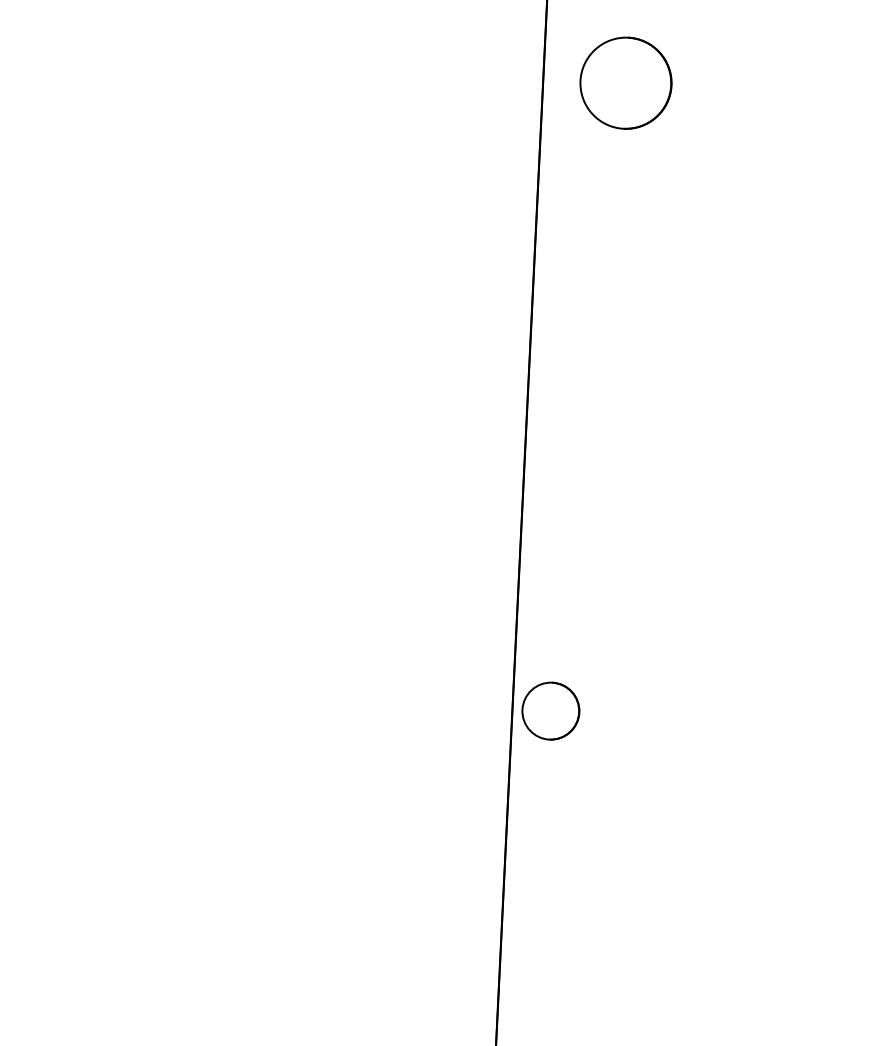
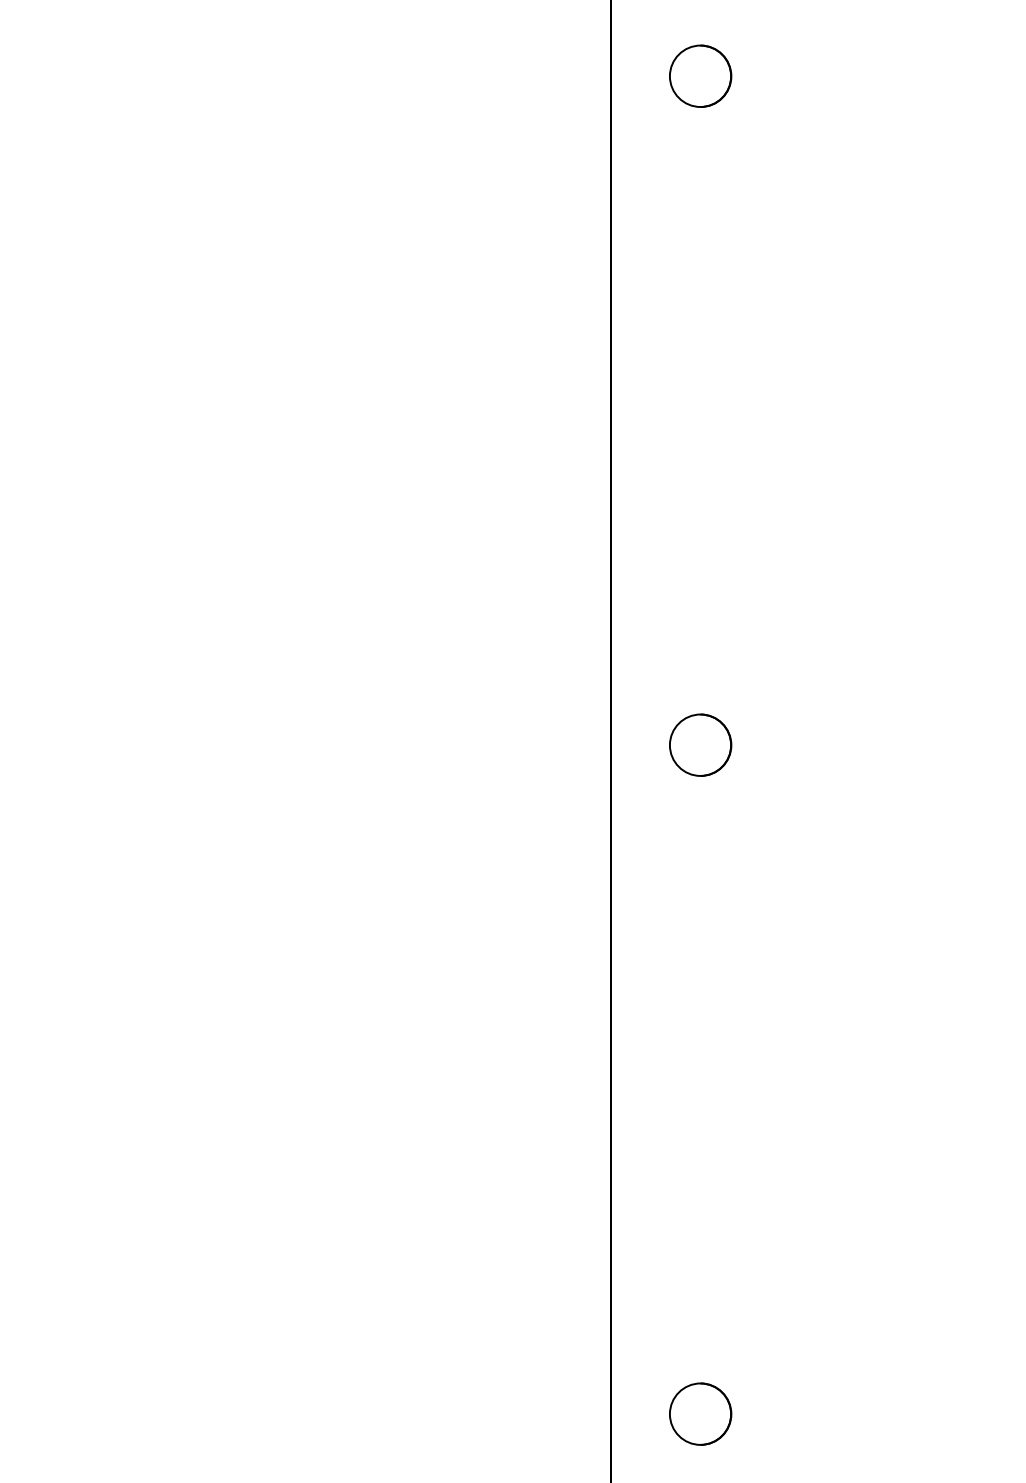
circle: (626, 82) -> (700, 75), size x0.62
circle: (550, 710) -> (700, 744), moved

